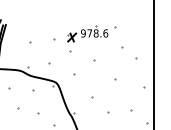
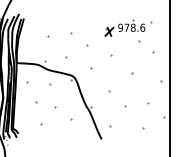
part: (91, 33) -> (128, 27), moved

